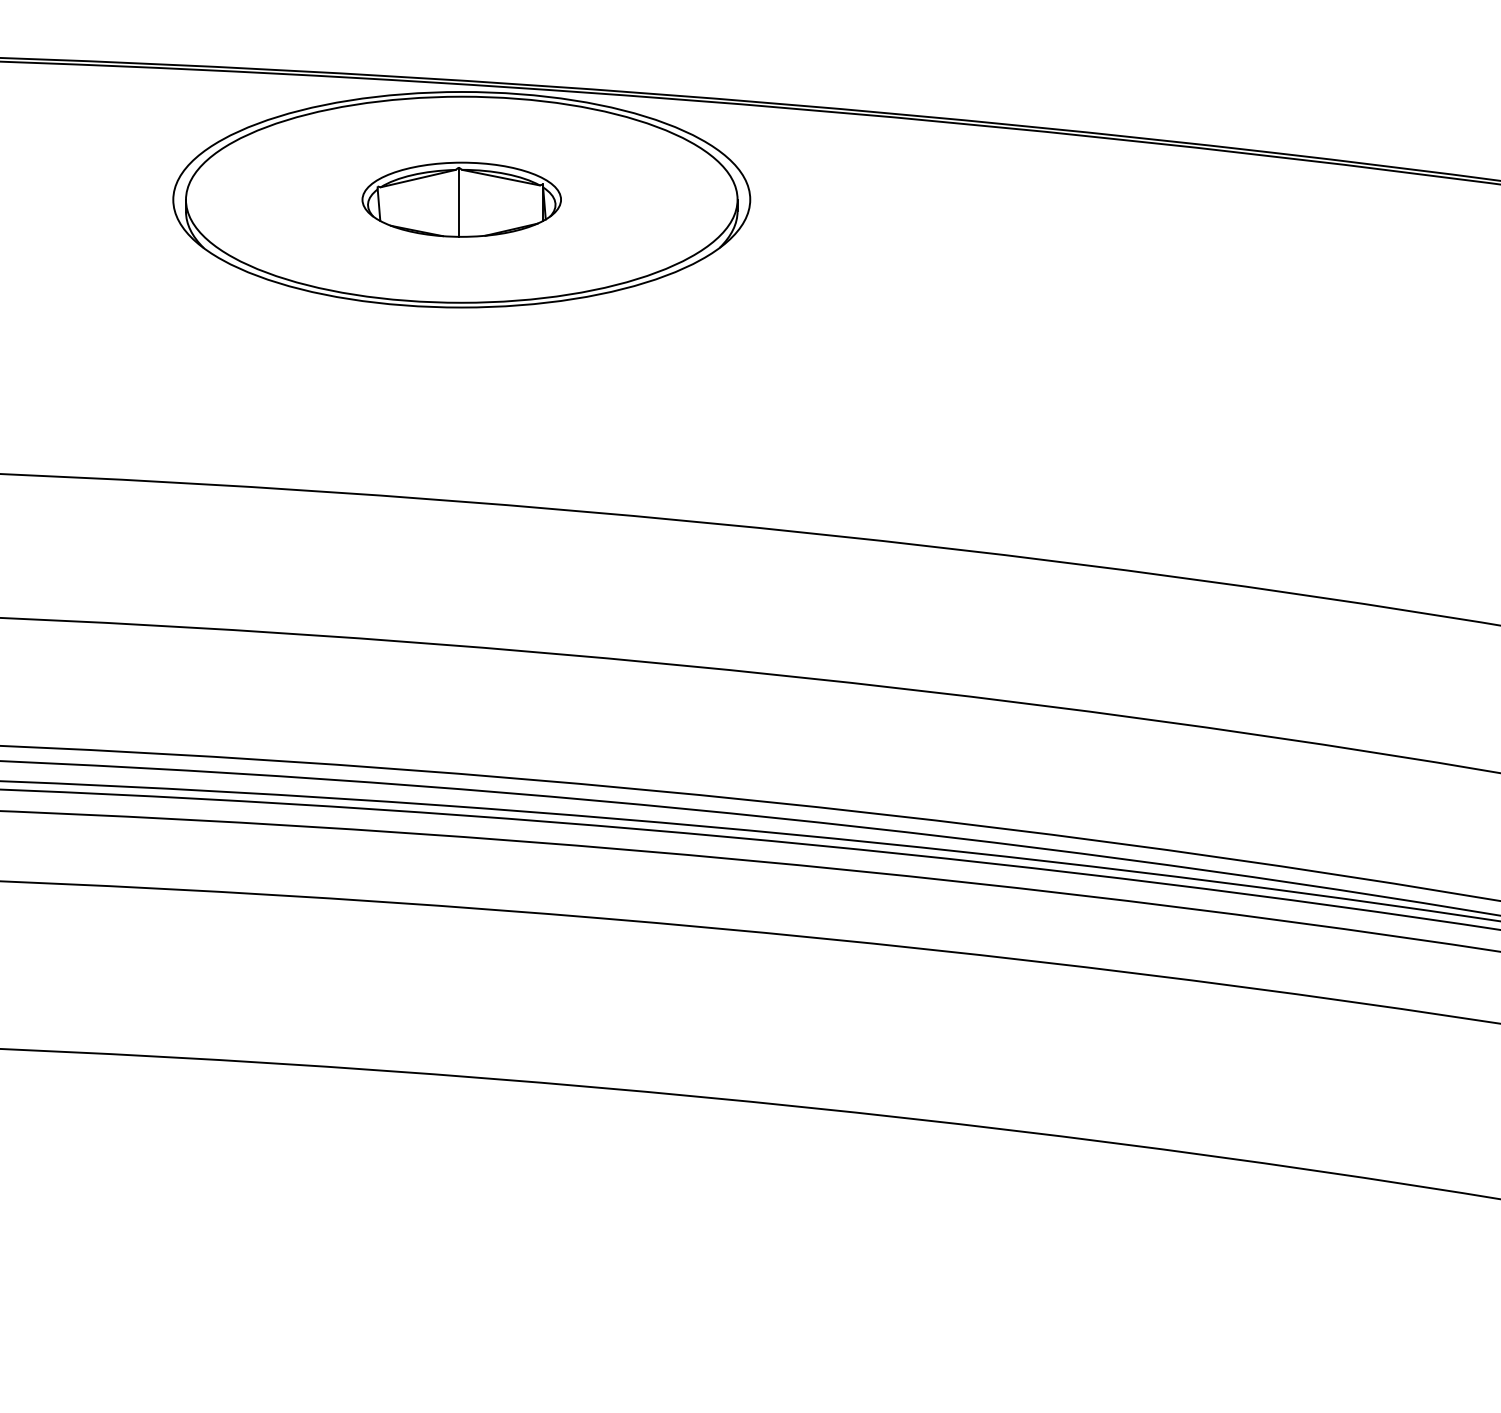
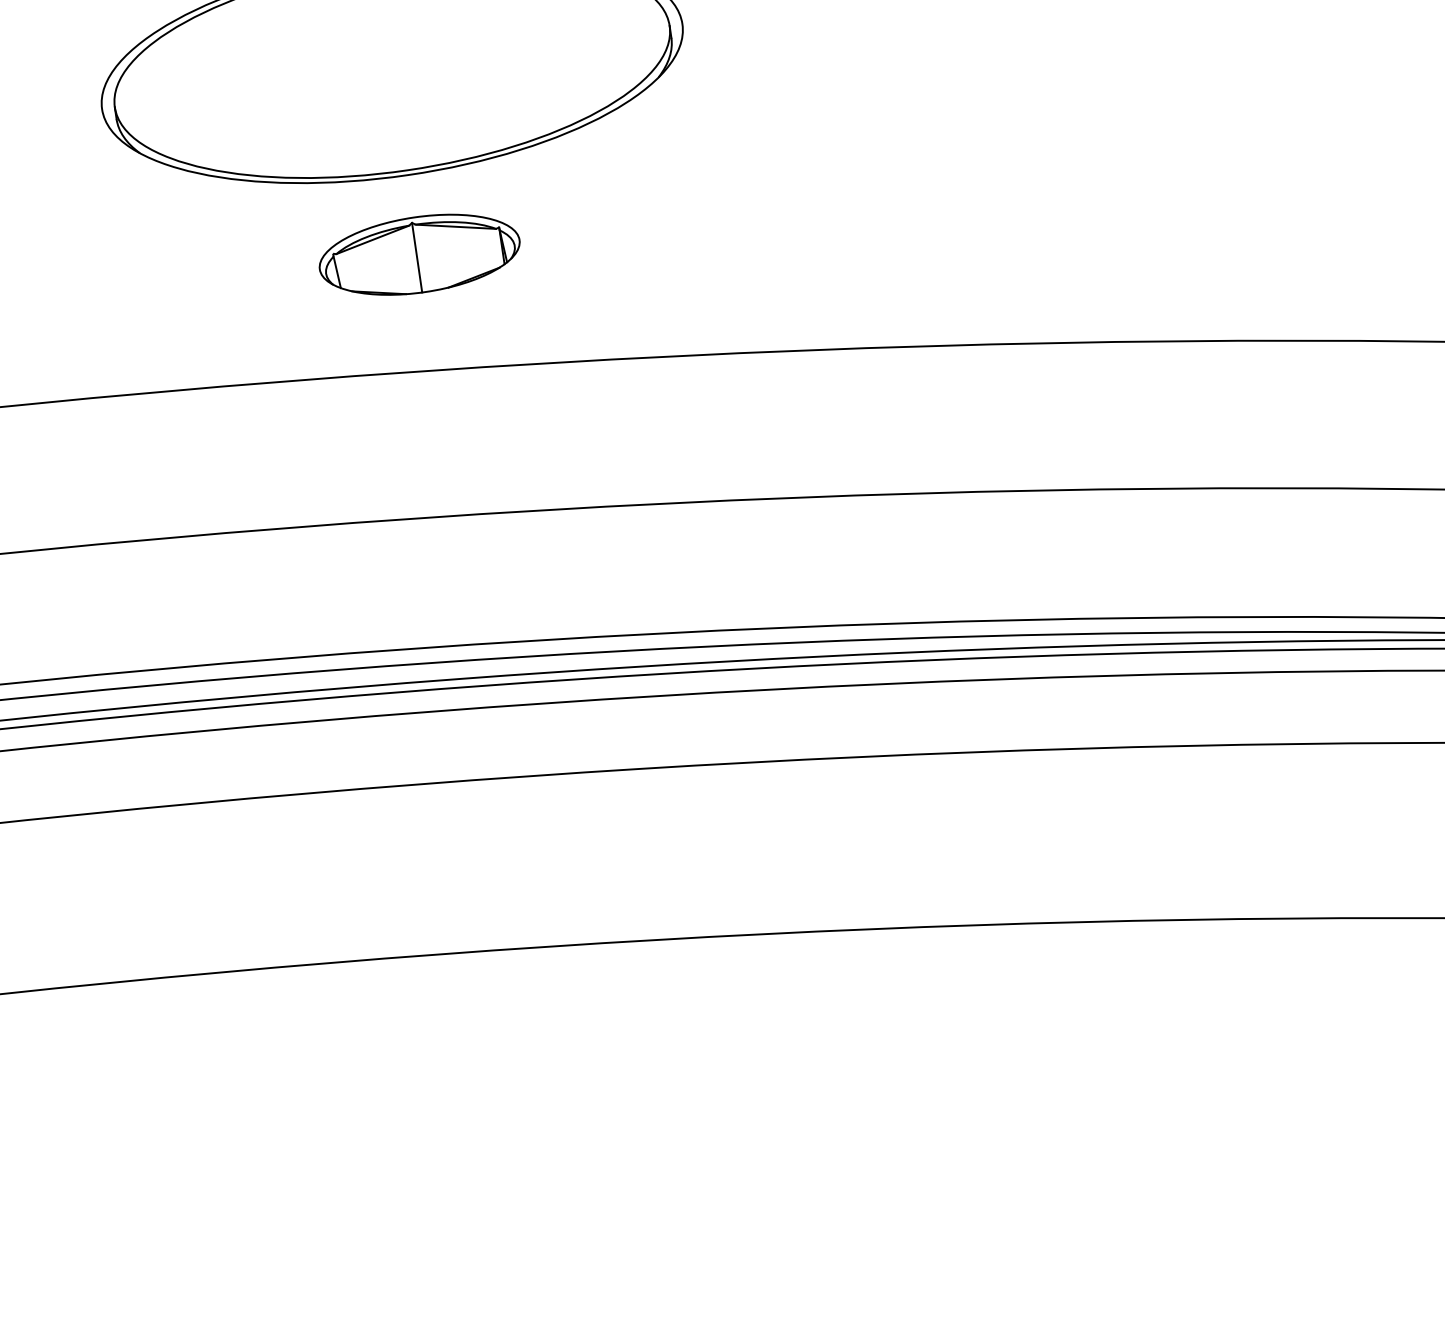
part: (461, 199) -> (419, 254), moved

